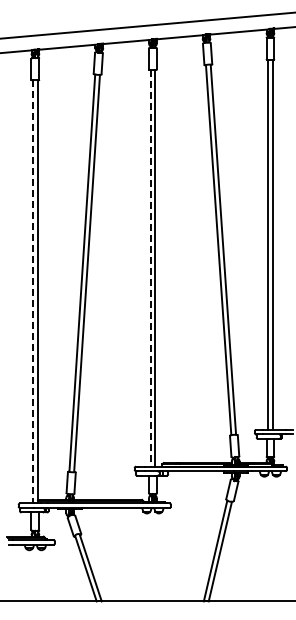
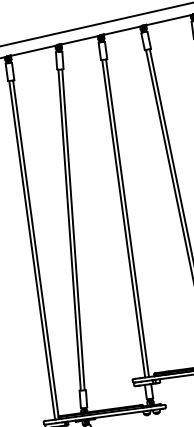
line: (150, 268) -> (123, 218), dashed -> solid
line: (33, 291) -> (32, 249), dashed -> solid

